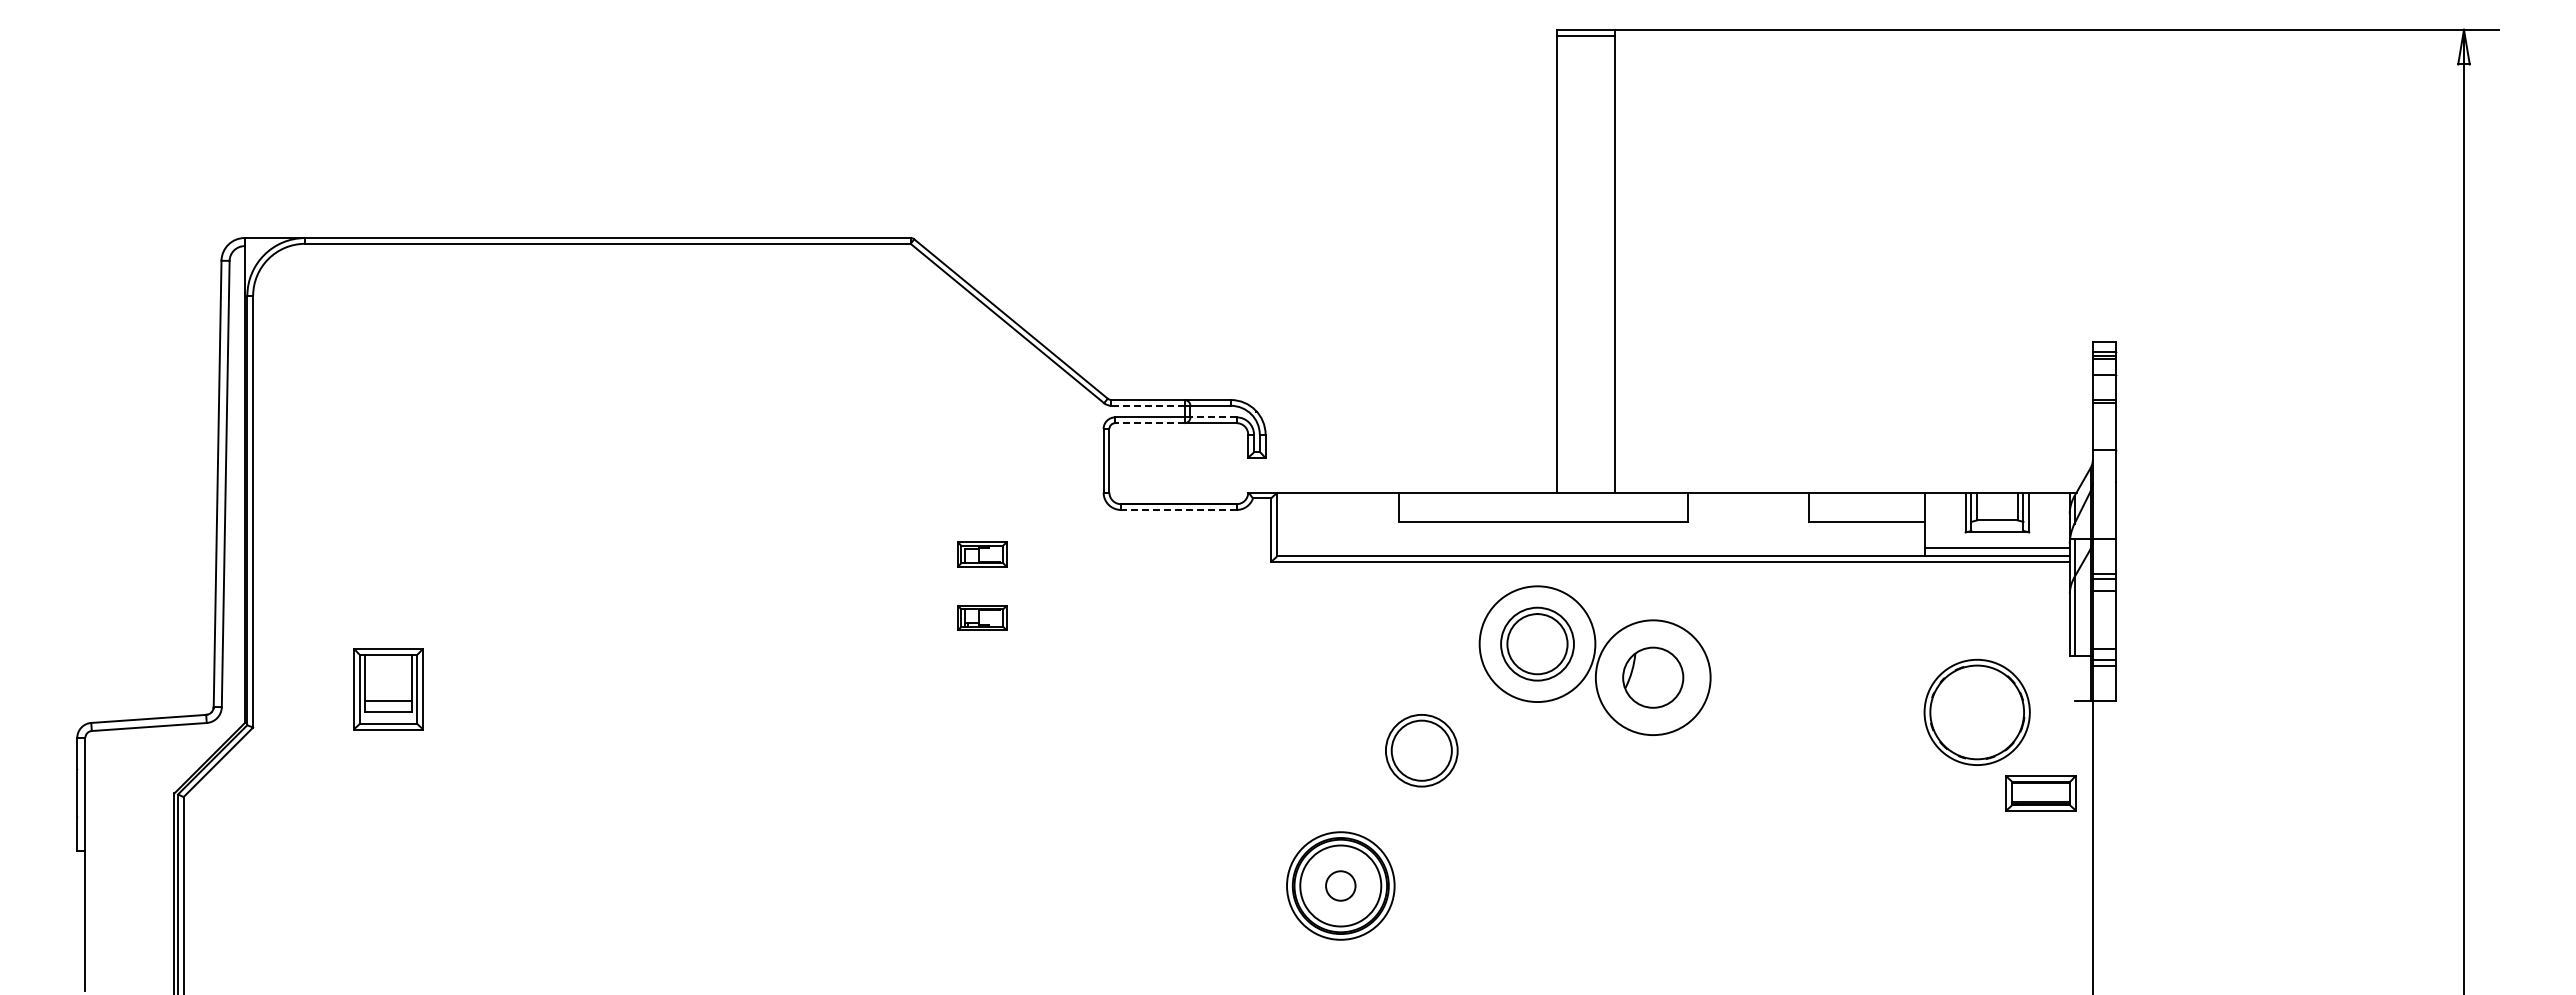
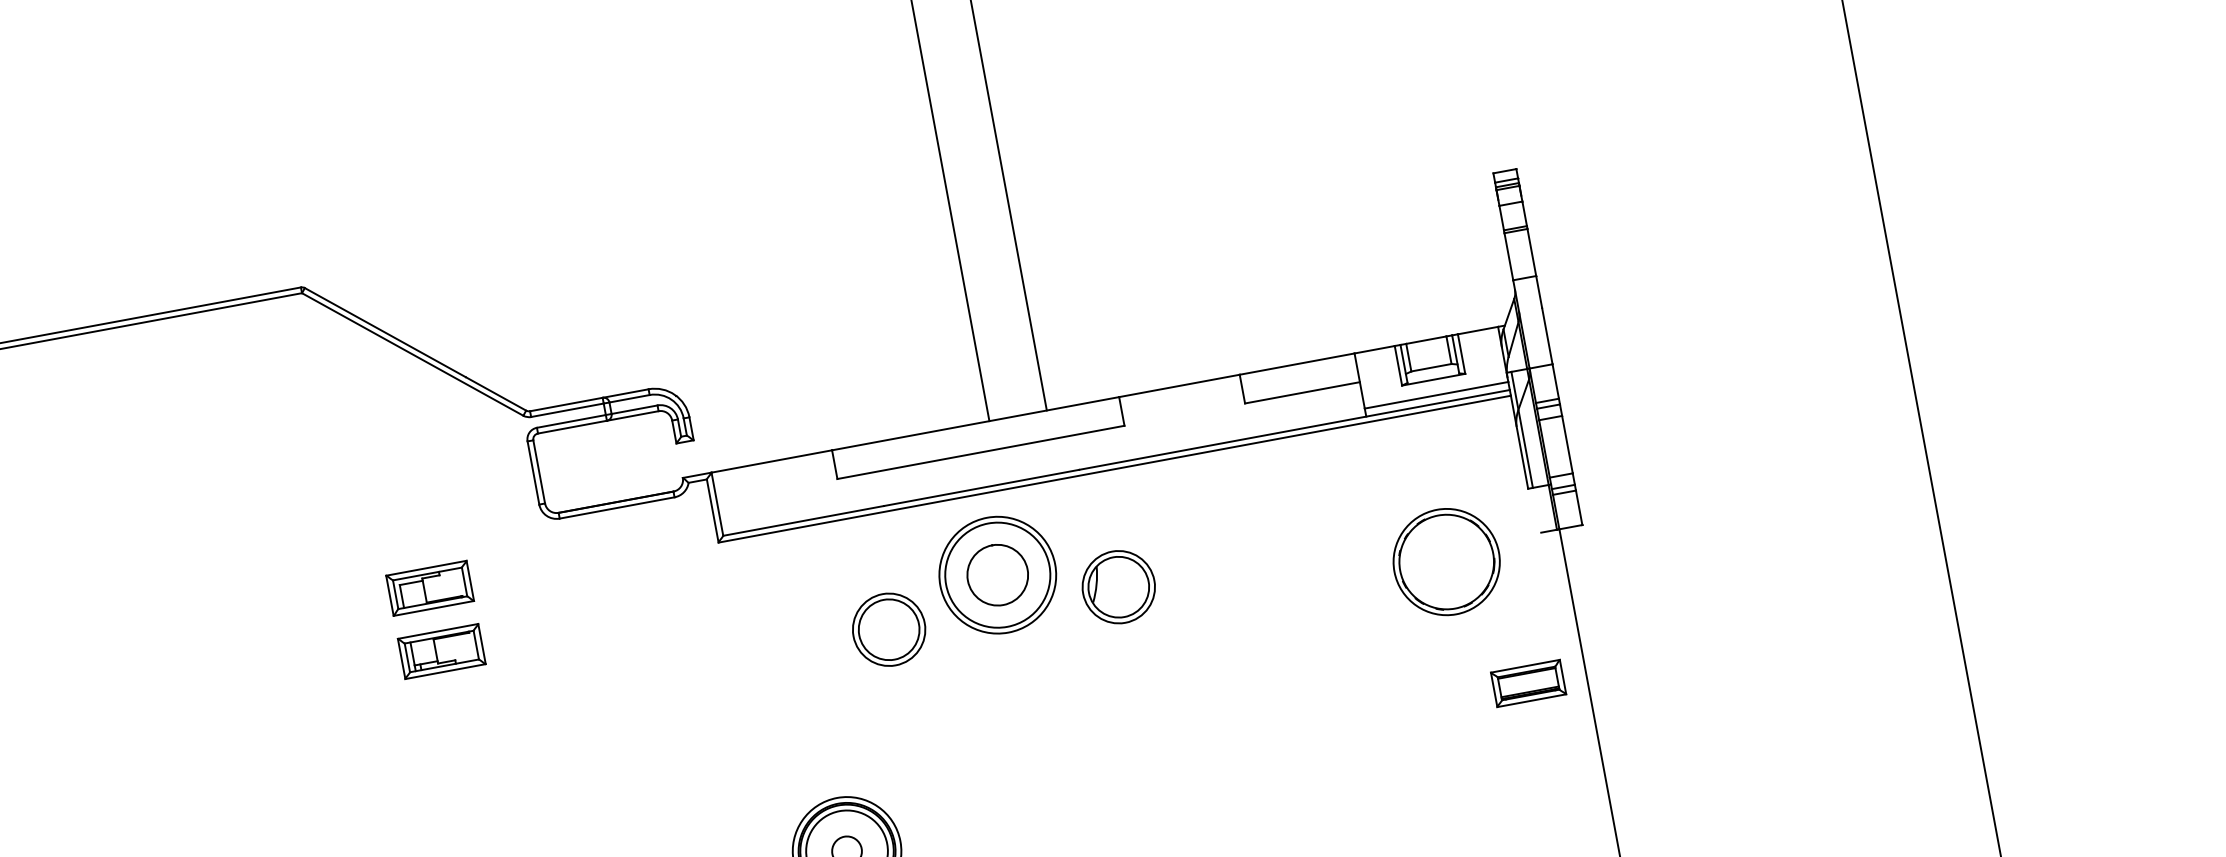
line: (1148, 405) -> (567, 409), dashed -> solid
line: (1213, 417) -> (634, 409), dashed -> solid
line: (1149, 423) -> (572, 427), dashed -> solid
line: (1178, 509) -> (616, 507), dashed -> solid
part: (982, 554) -> (430, 588), size x1.67
part: (982, 617) -> (442, 650), size x1.67
circle: (1537, 644) -> (997, 575), size x1.43
circle: (1653, 677) -> (1119, 586), size x0.62
part: (1421, 750) -> (888, 629), moved
part: (2040, 793) -> (1528, 683), moved

